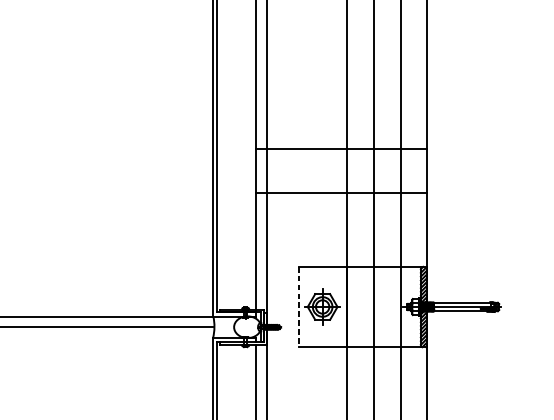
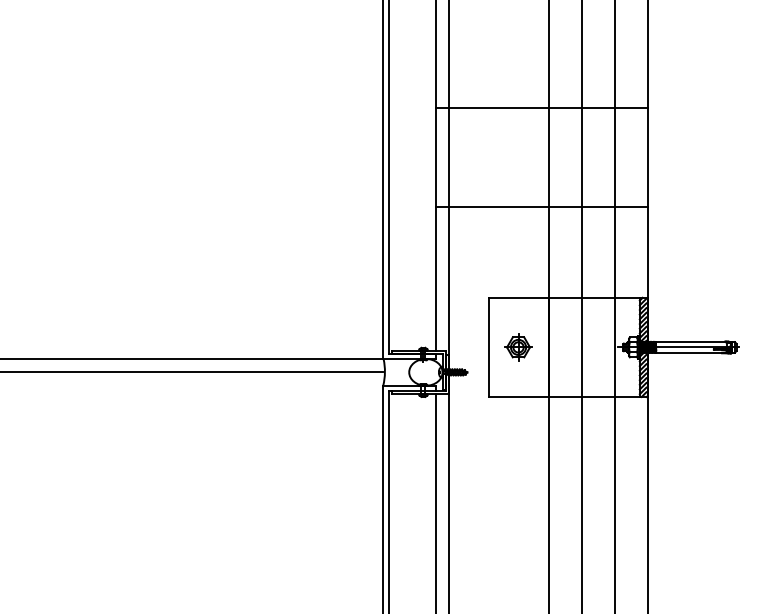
line: (341, 149) -> (541, 107), moved
line: (298, 307) -> (488, 347), dashed -> solid
part: (322, 307) -> (518, 347), size x0.62

